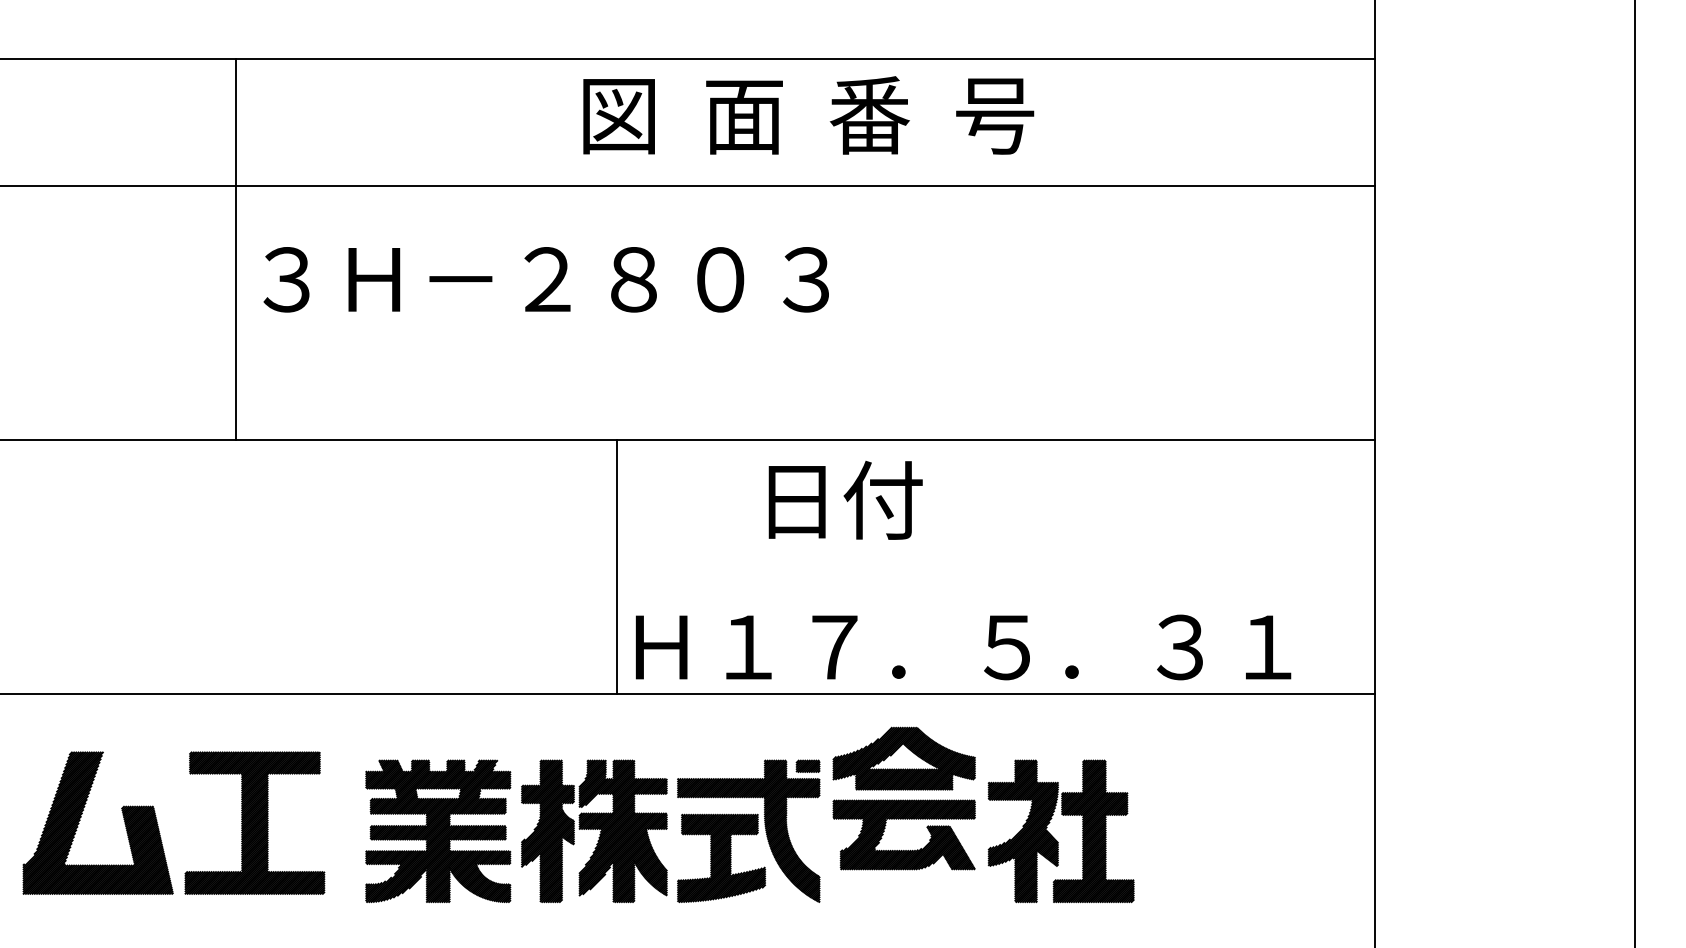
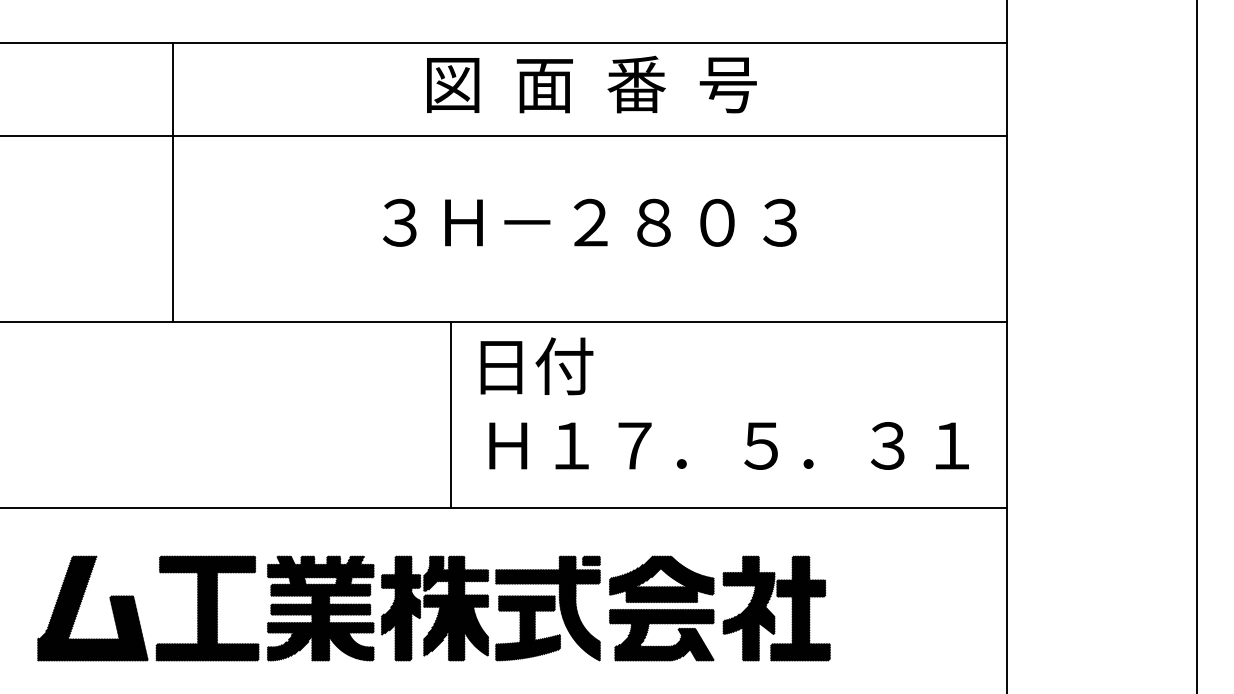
text: (545, 279) -> (589, 222), moved
text: (845, 500) -> (536, 366), moved
text: (962, 646) -> (728, 445), moved
part: (903, 798) -> (661, 608), moved
part: (159, 824) -> (137, 609), moved

